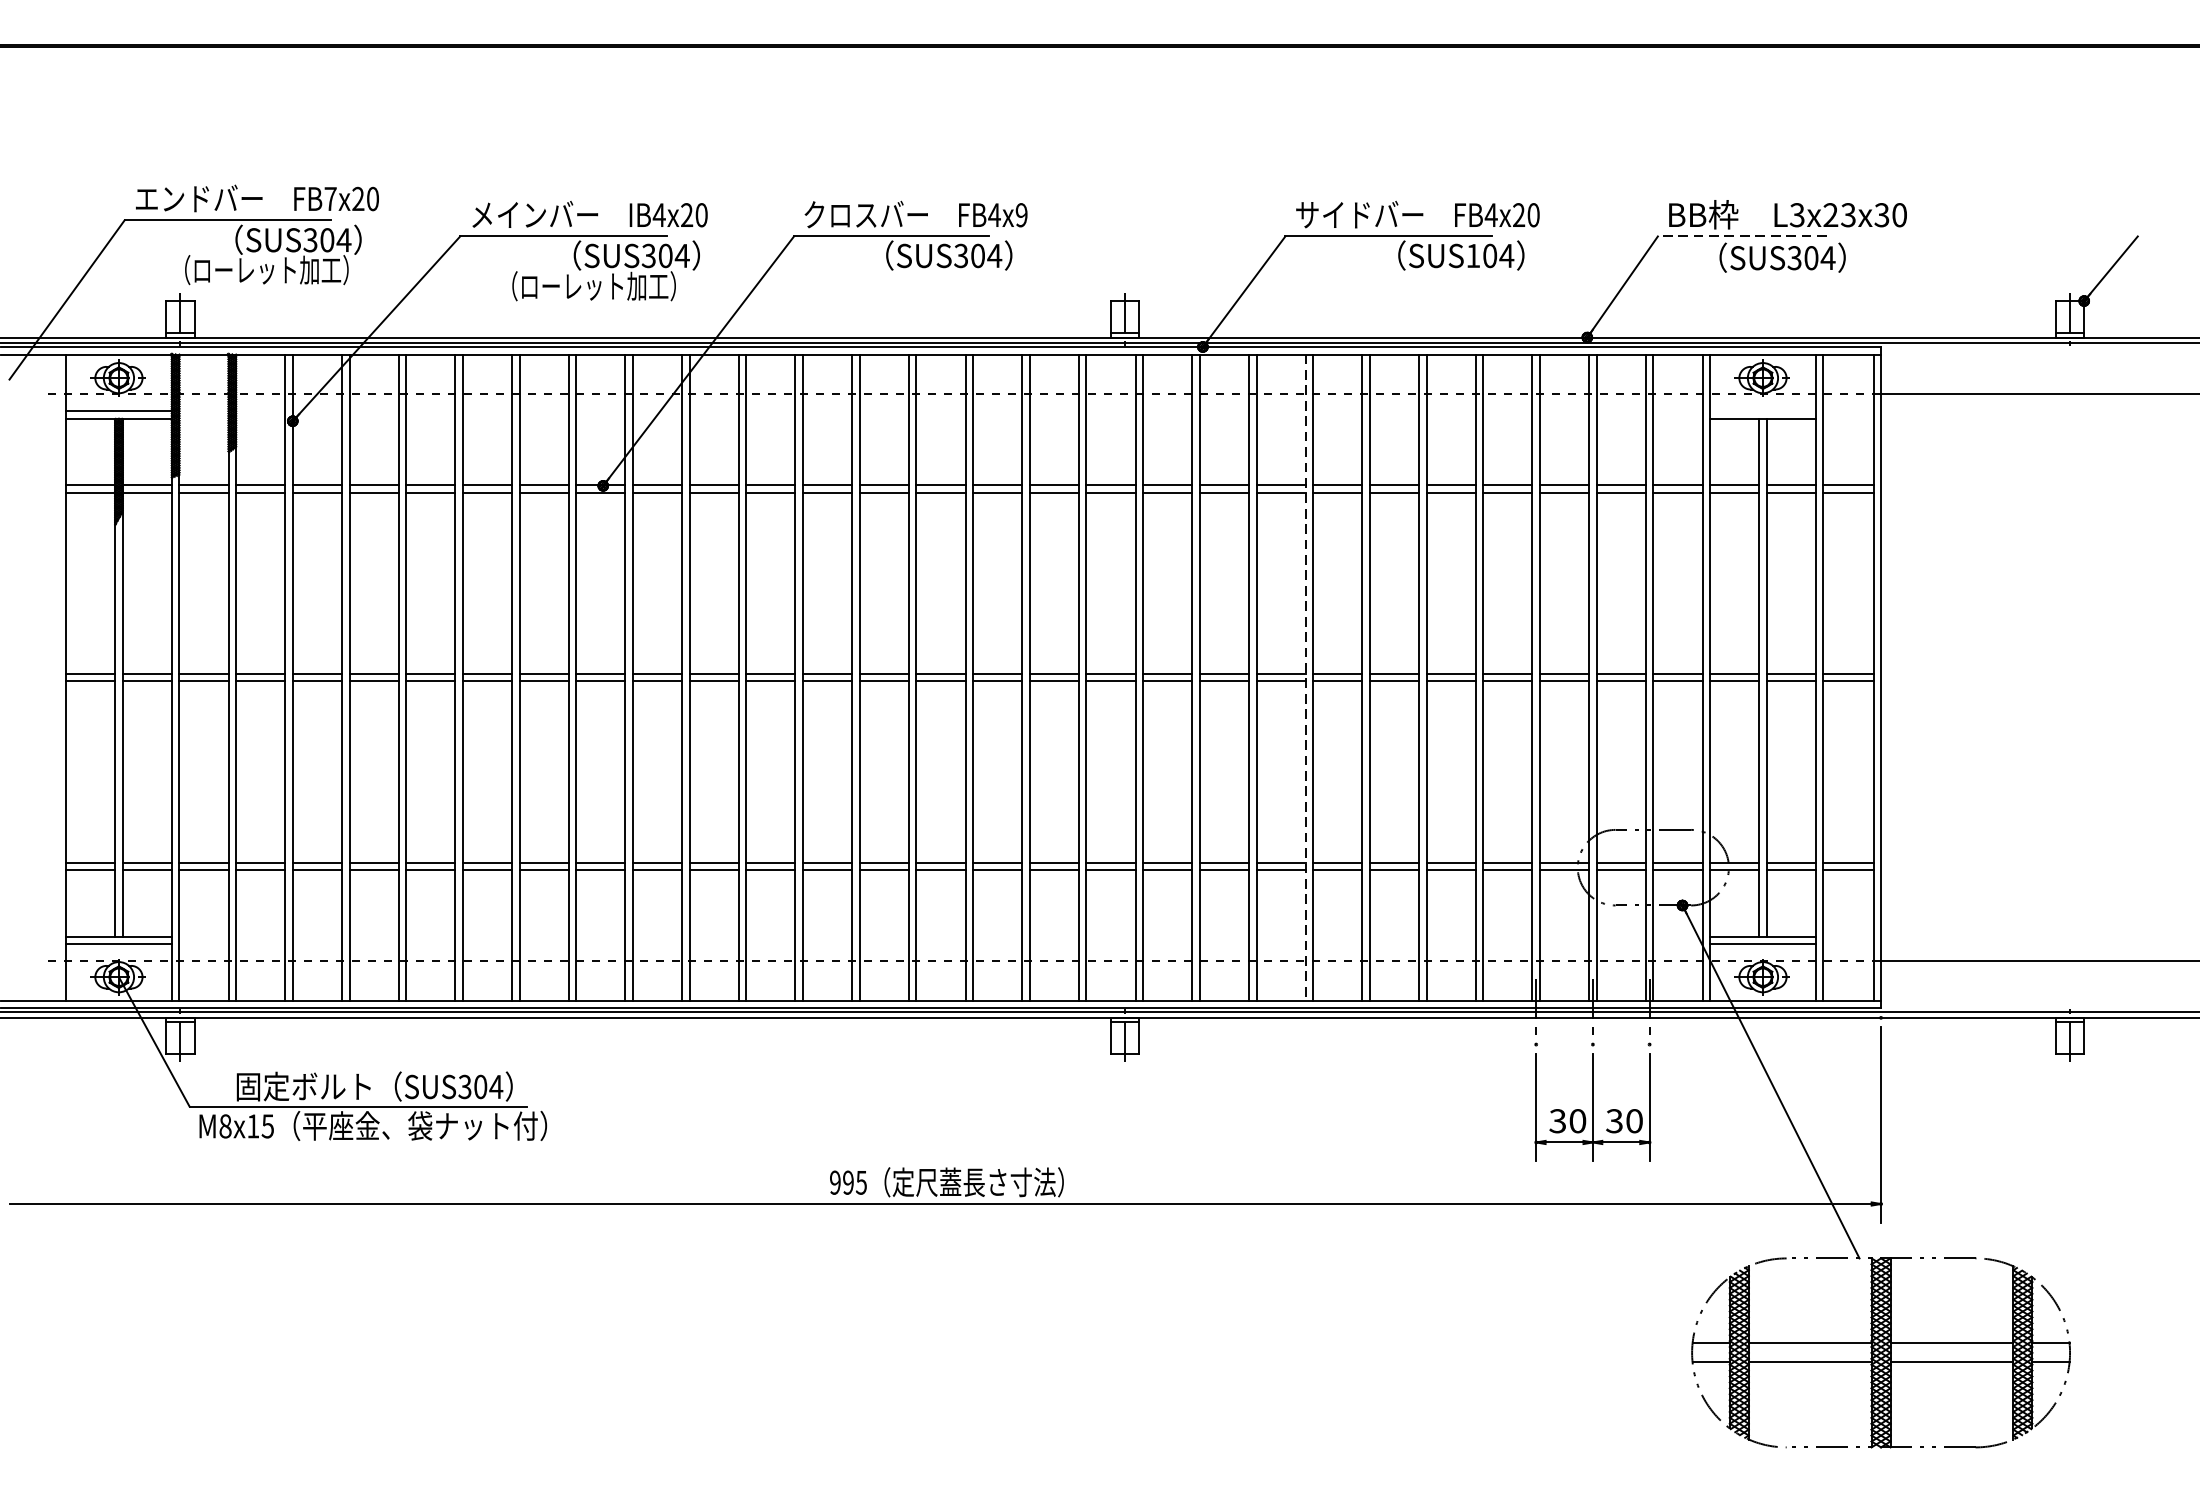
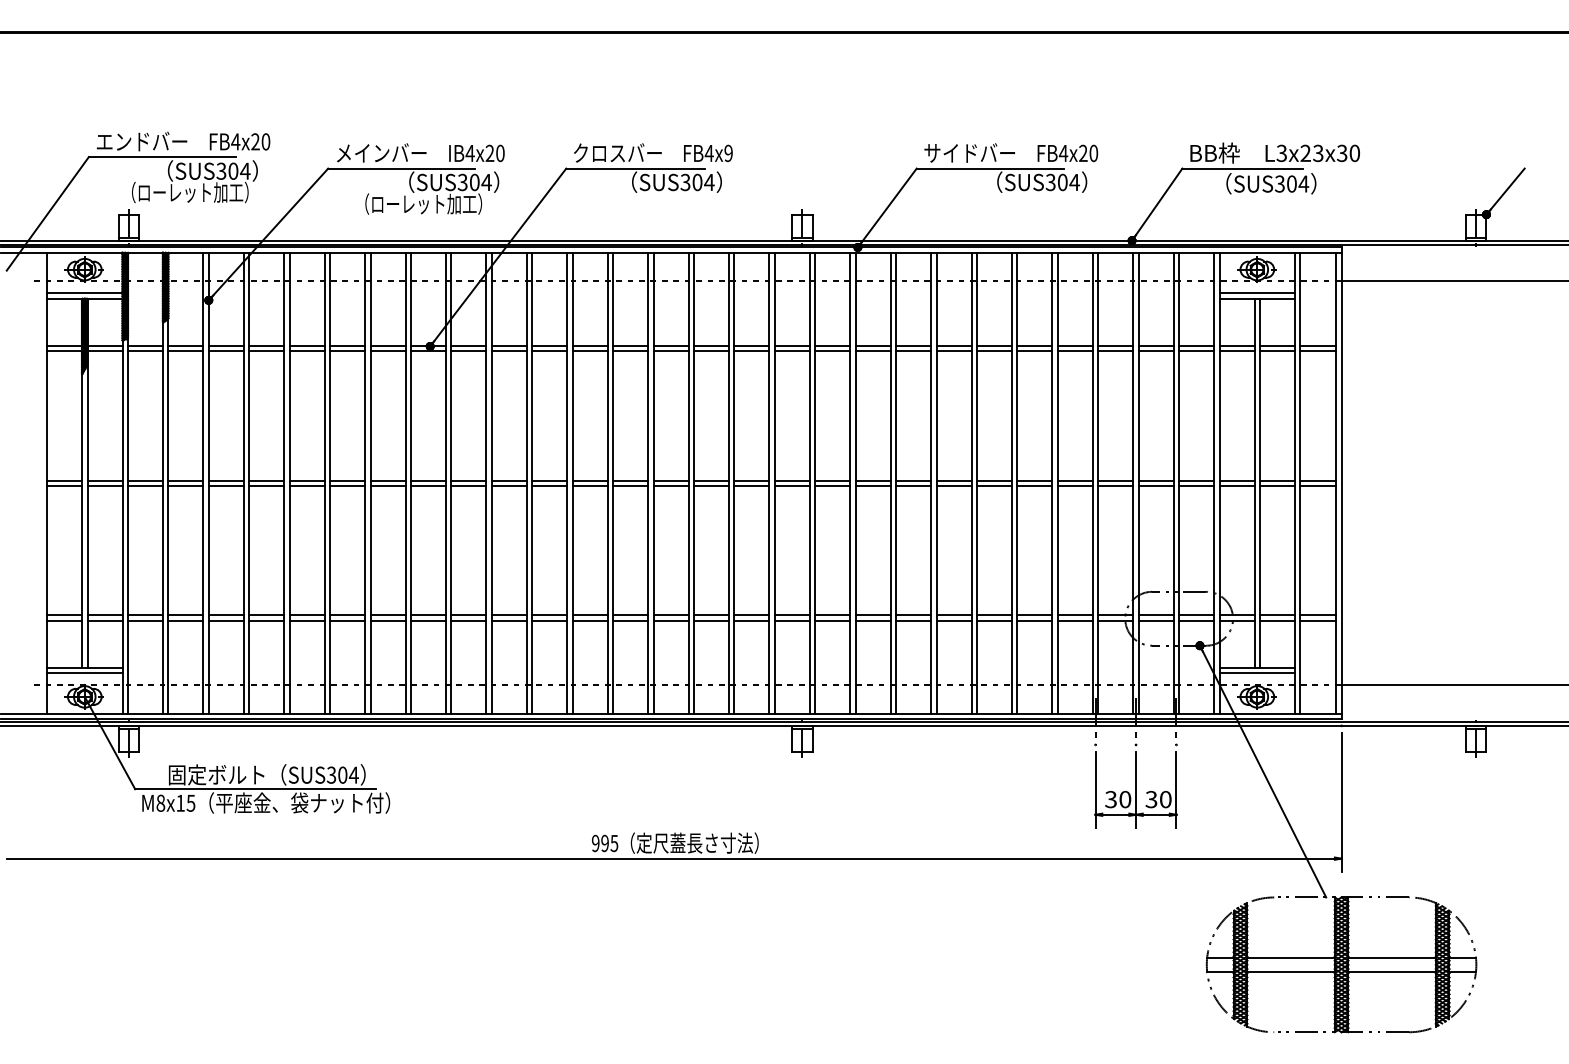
text: (330, 198) -> (235, 141), FB7x20 -> FB4x20
line: (1742, 236) -> (1242, 168), dashed -> solid
text: (1472, 255) -> (1050, 182), SUS104 -> SUS304
line: (1763, 411) -> (1257, 293), added
line: (1306, 677) -> (931, 483), dashed -> solid

